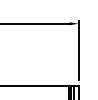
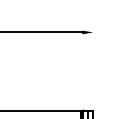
line: (78, 50) -> (93, 65), removed

